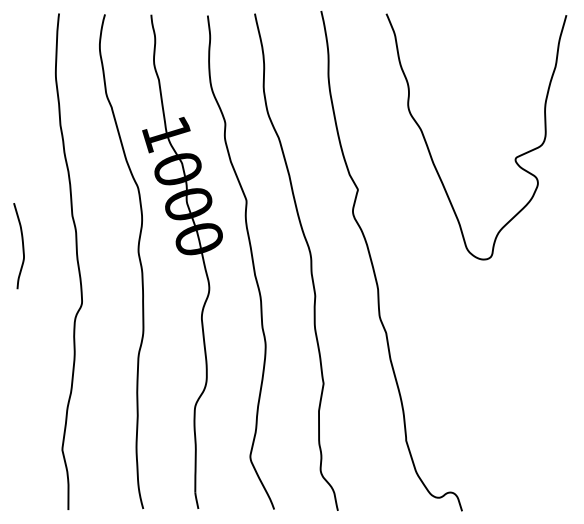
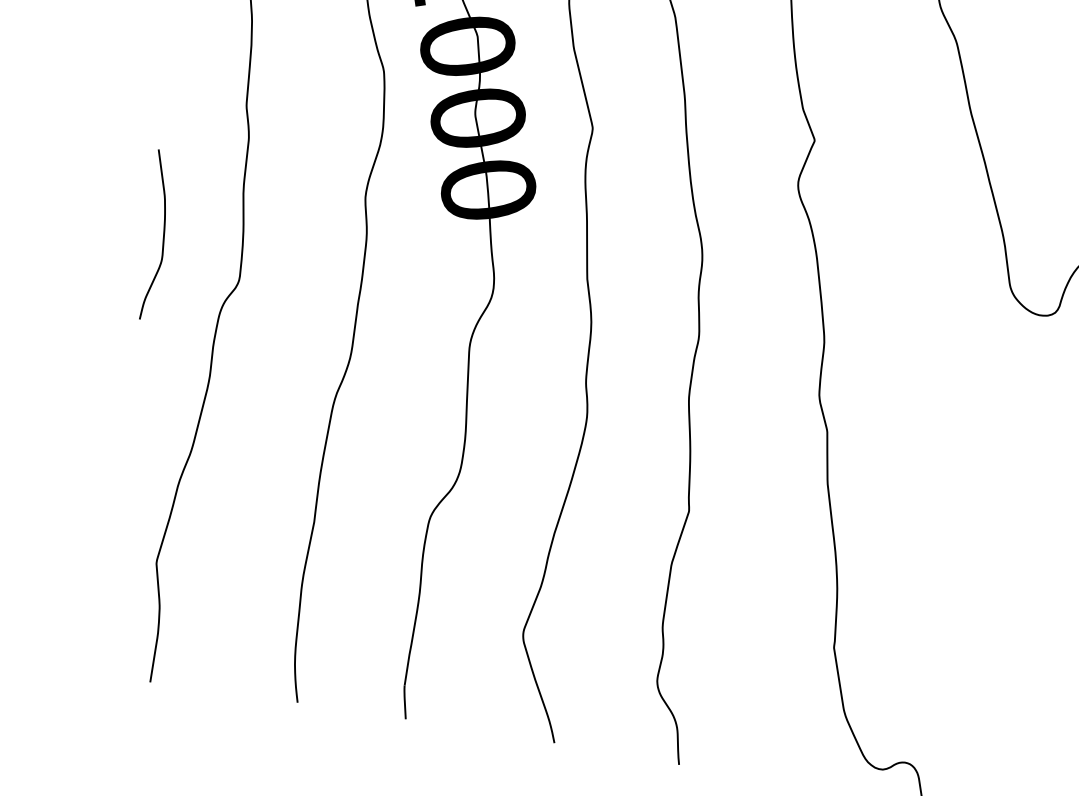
curve: (22, 246) -> (162, 237), moved

